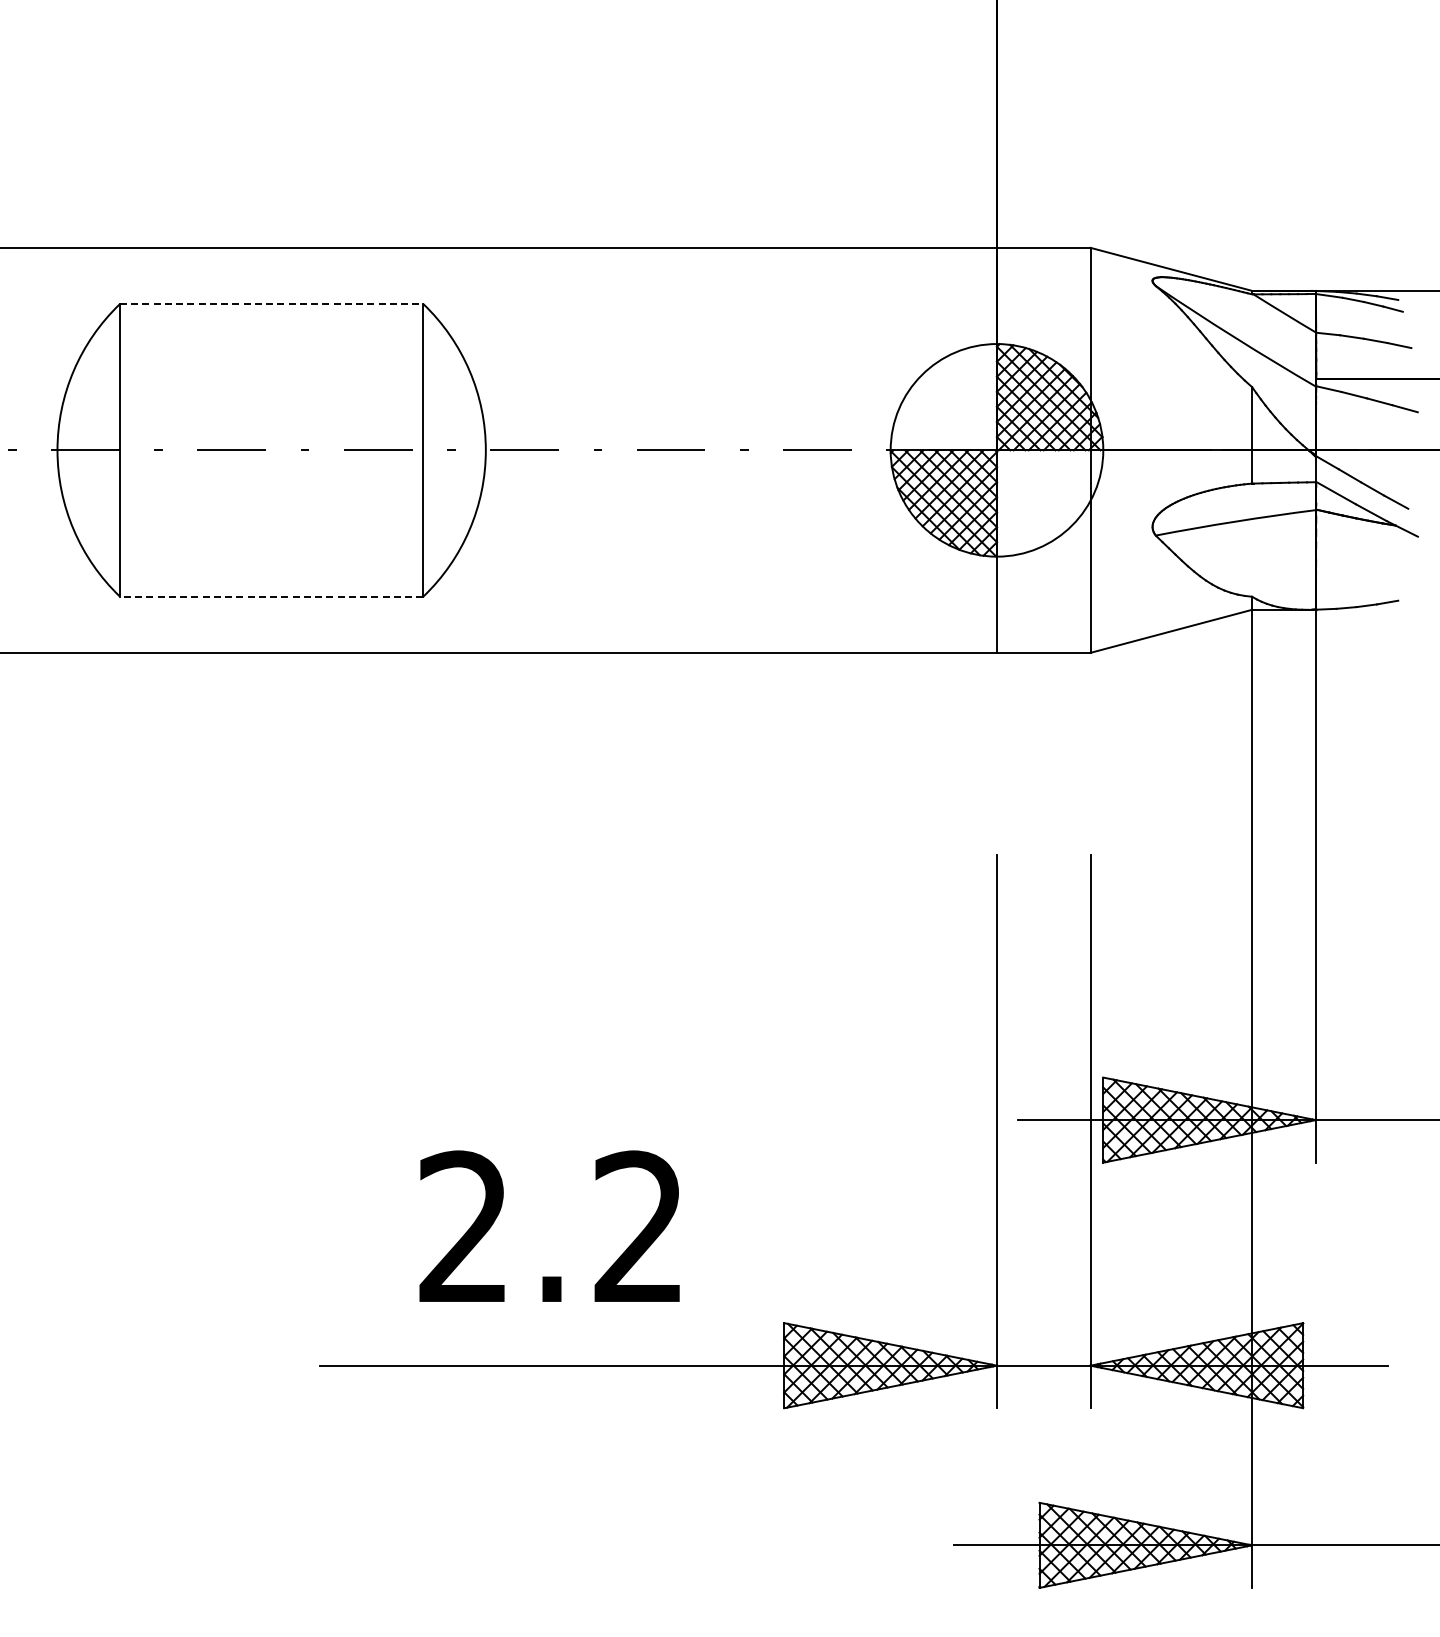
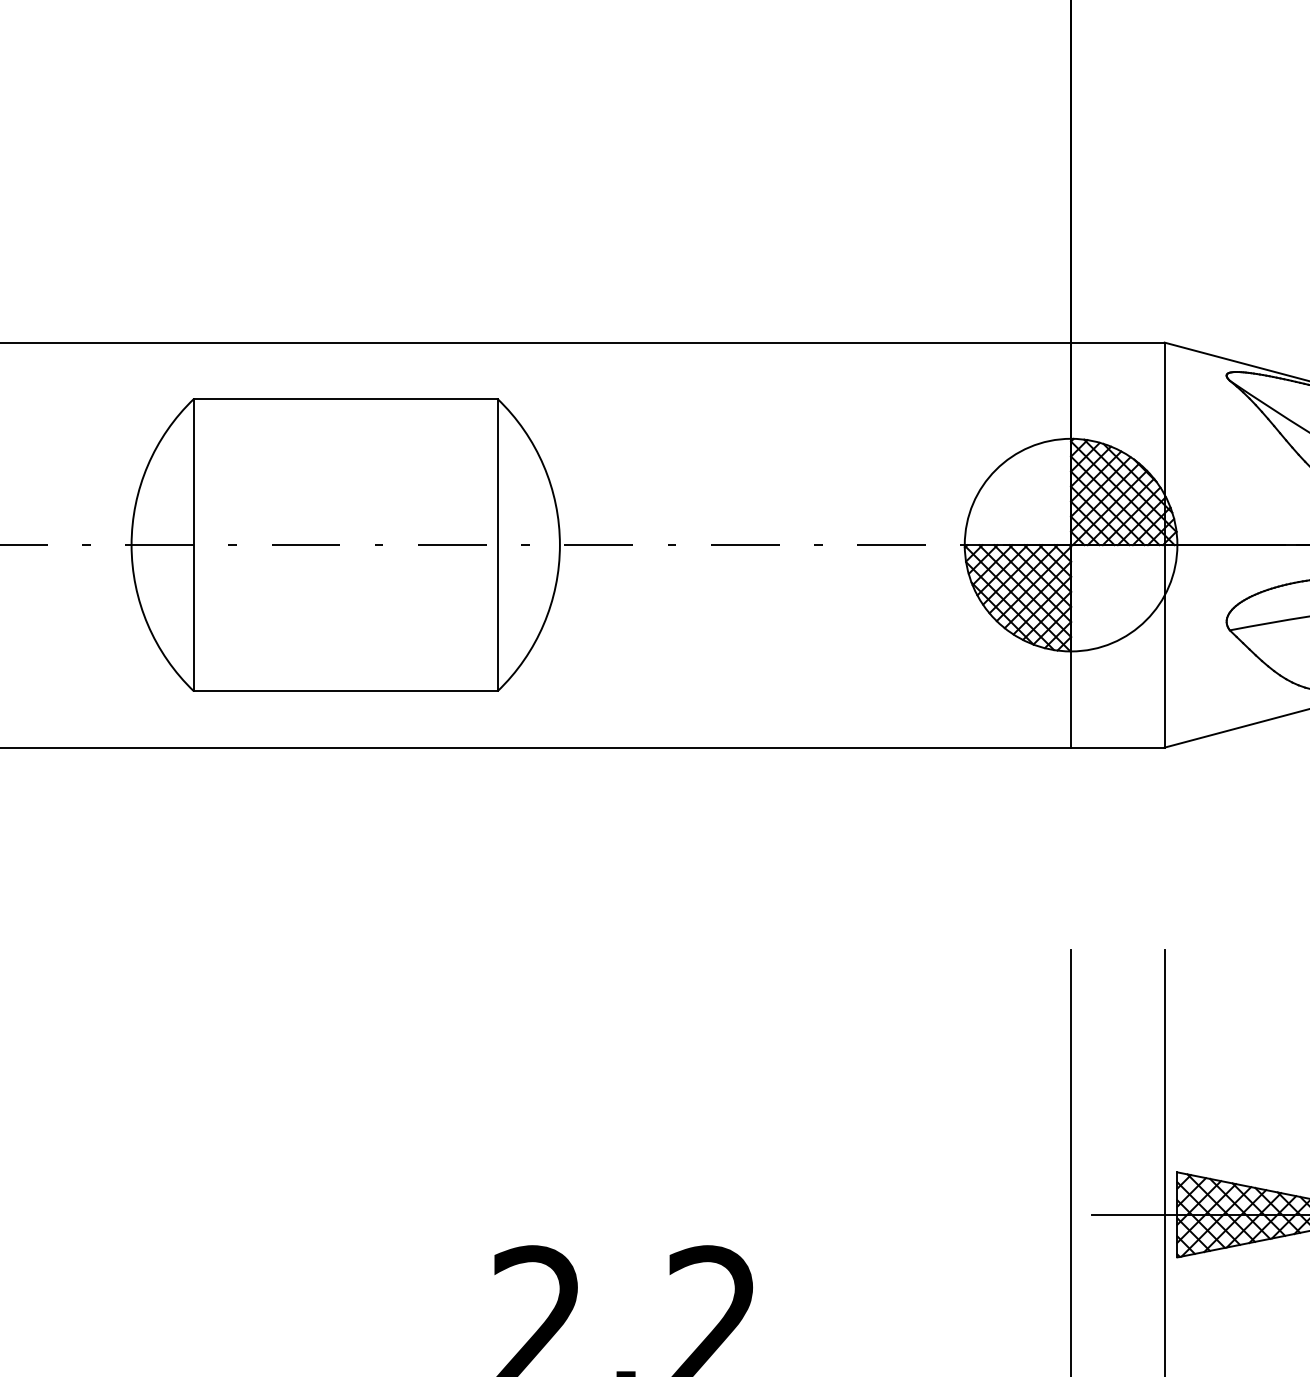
line: (271, 304) -> (345, 399), dashed -> solid
line: (271, 596) -> (345, 691), dashed -> solid

